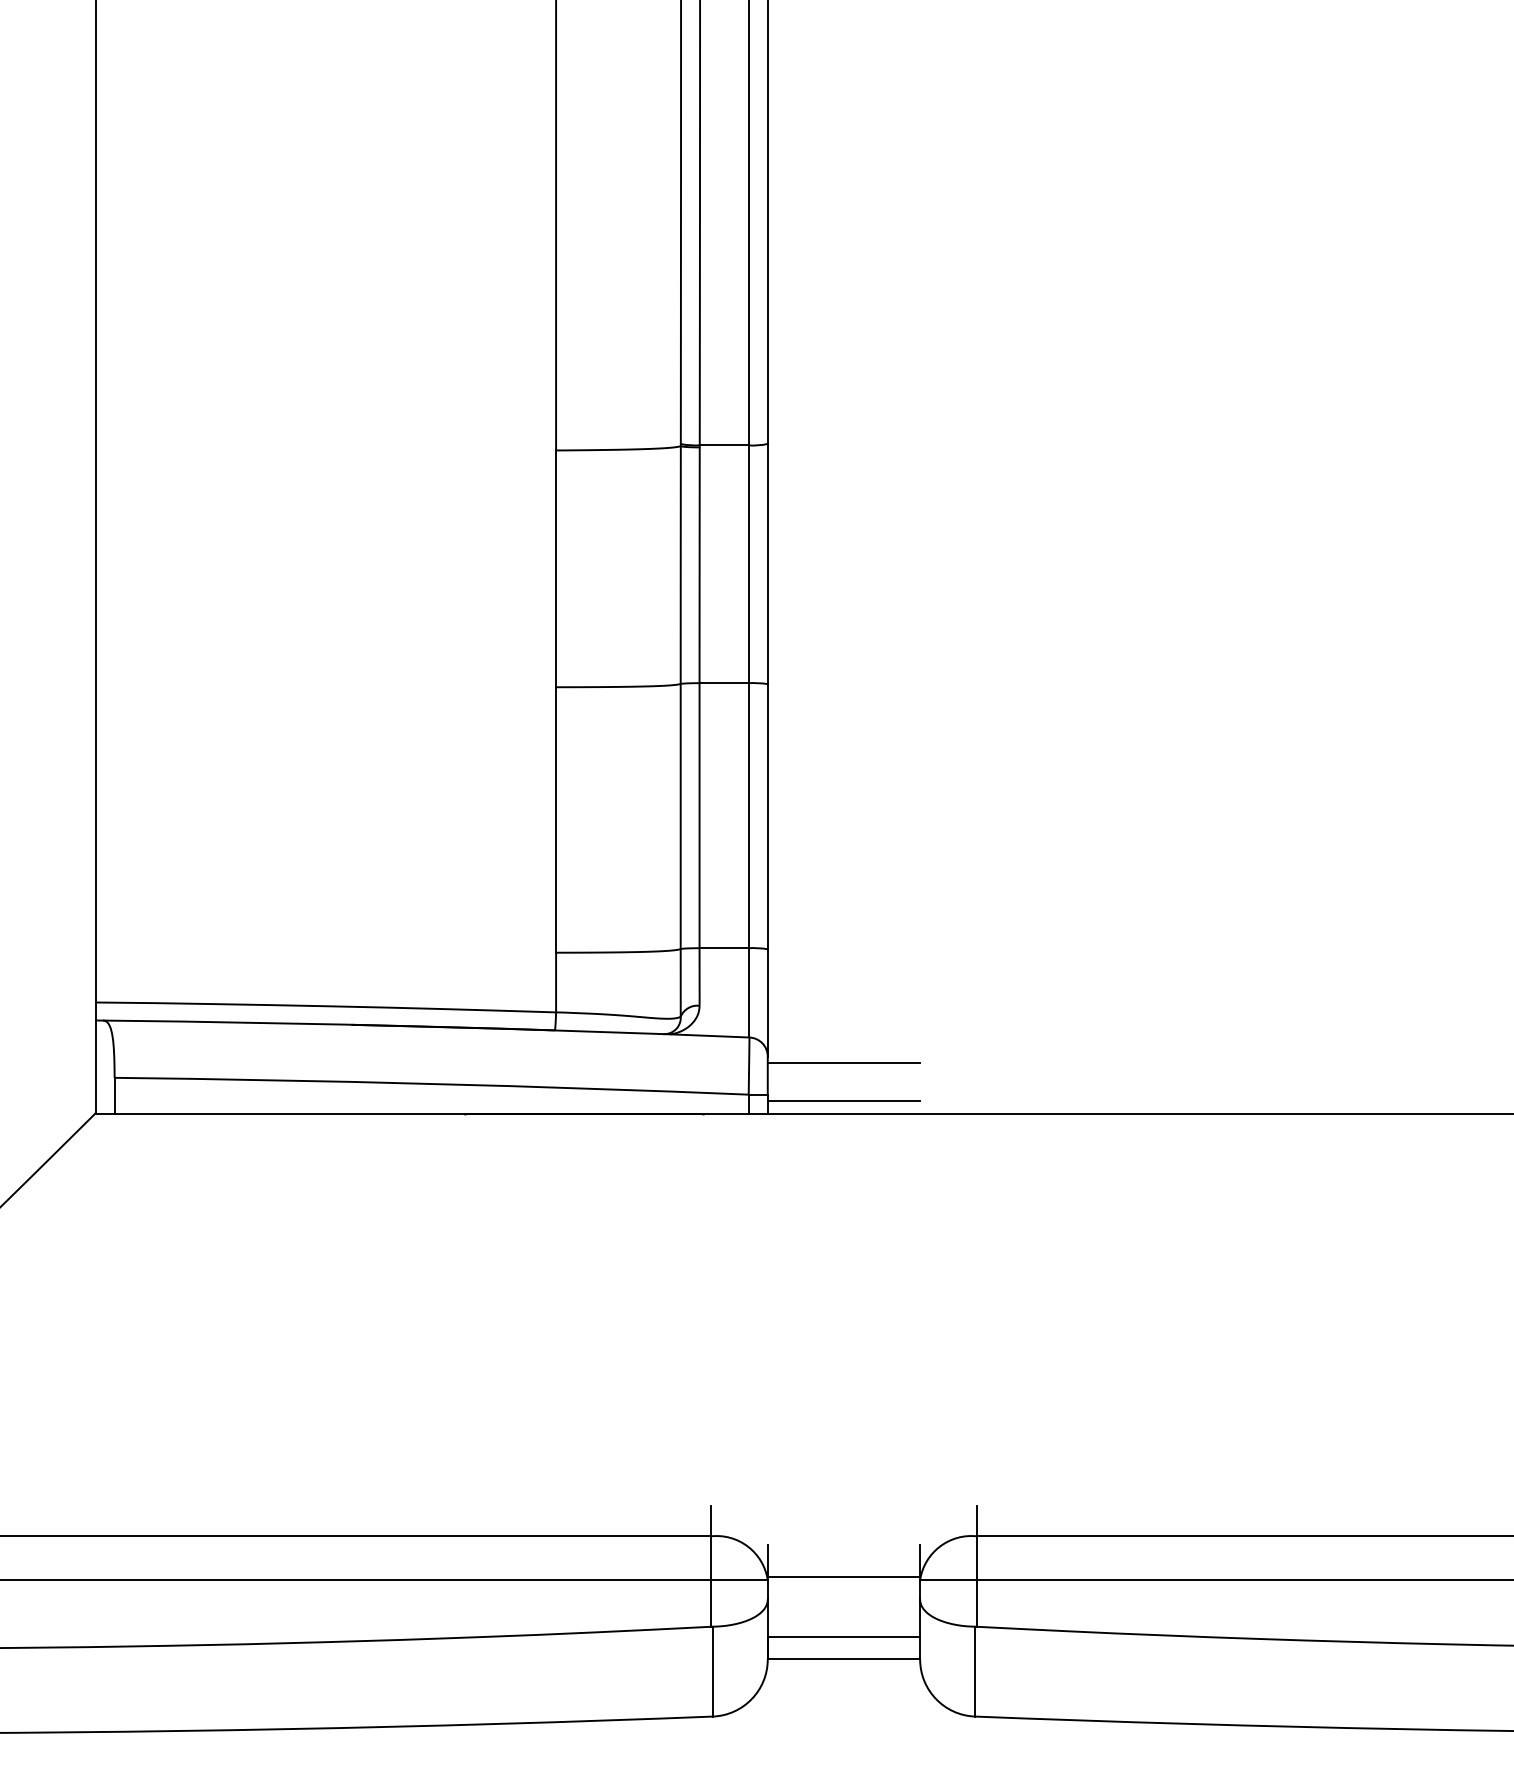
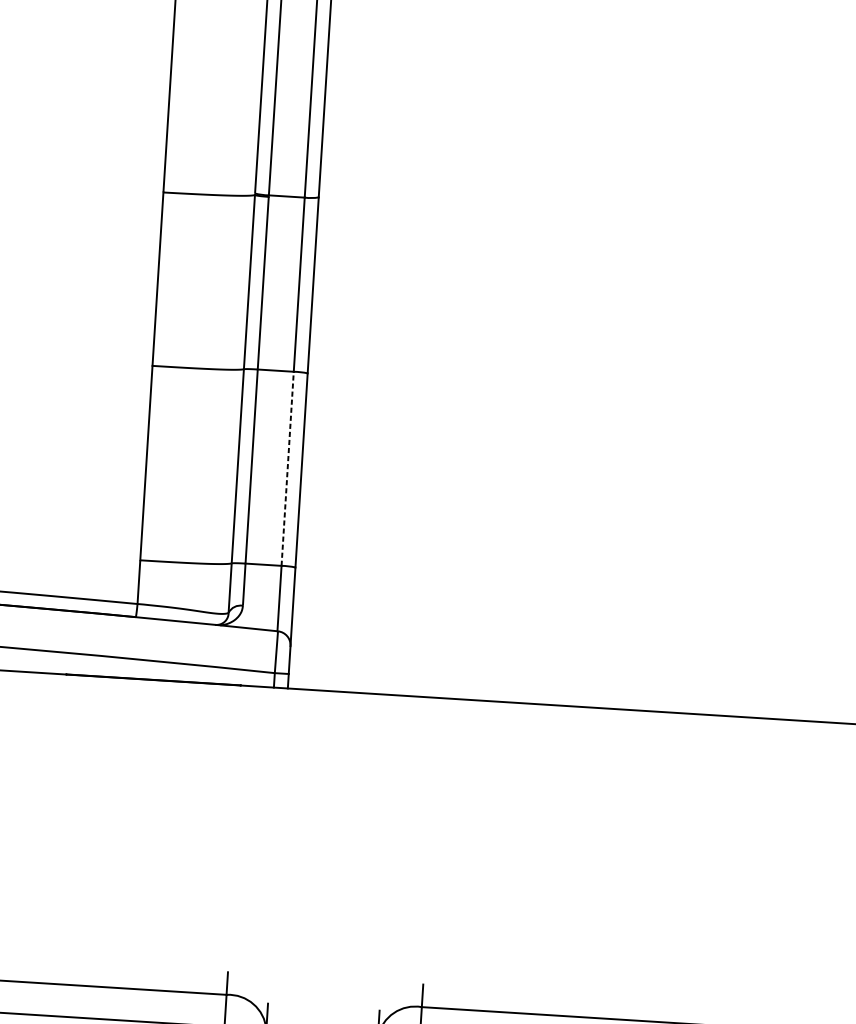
line: (748, 815) -> (287, 468), solid -> dashed
line: (843, 1062) -> (345, 653), removed
line: (843, 1101) -> (343, 682), removed

